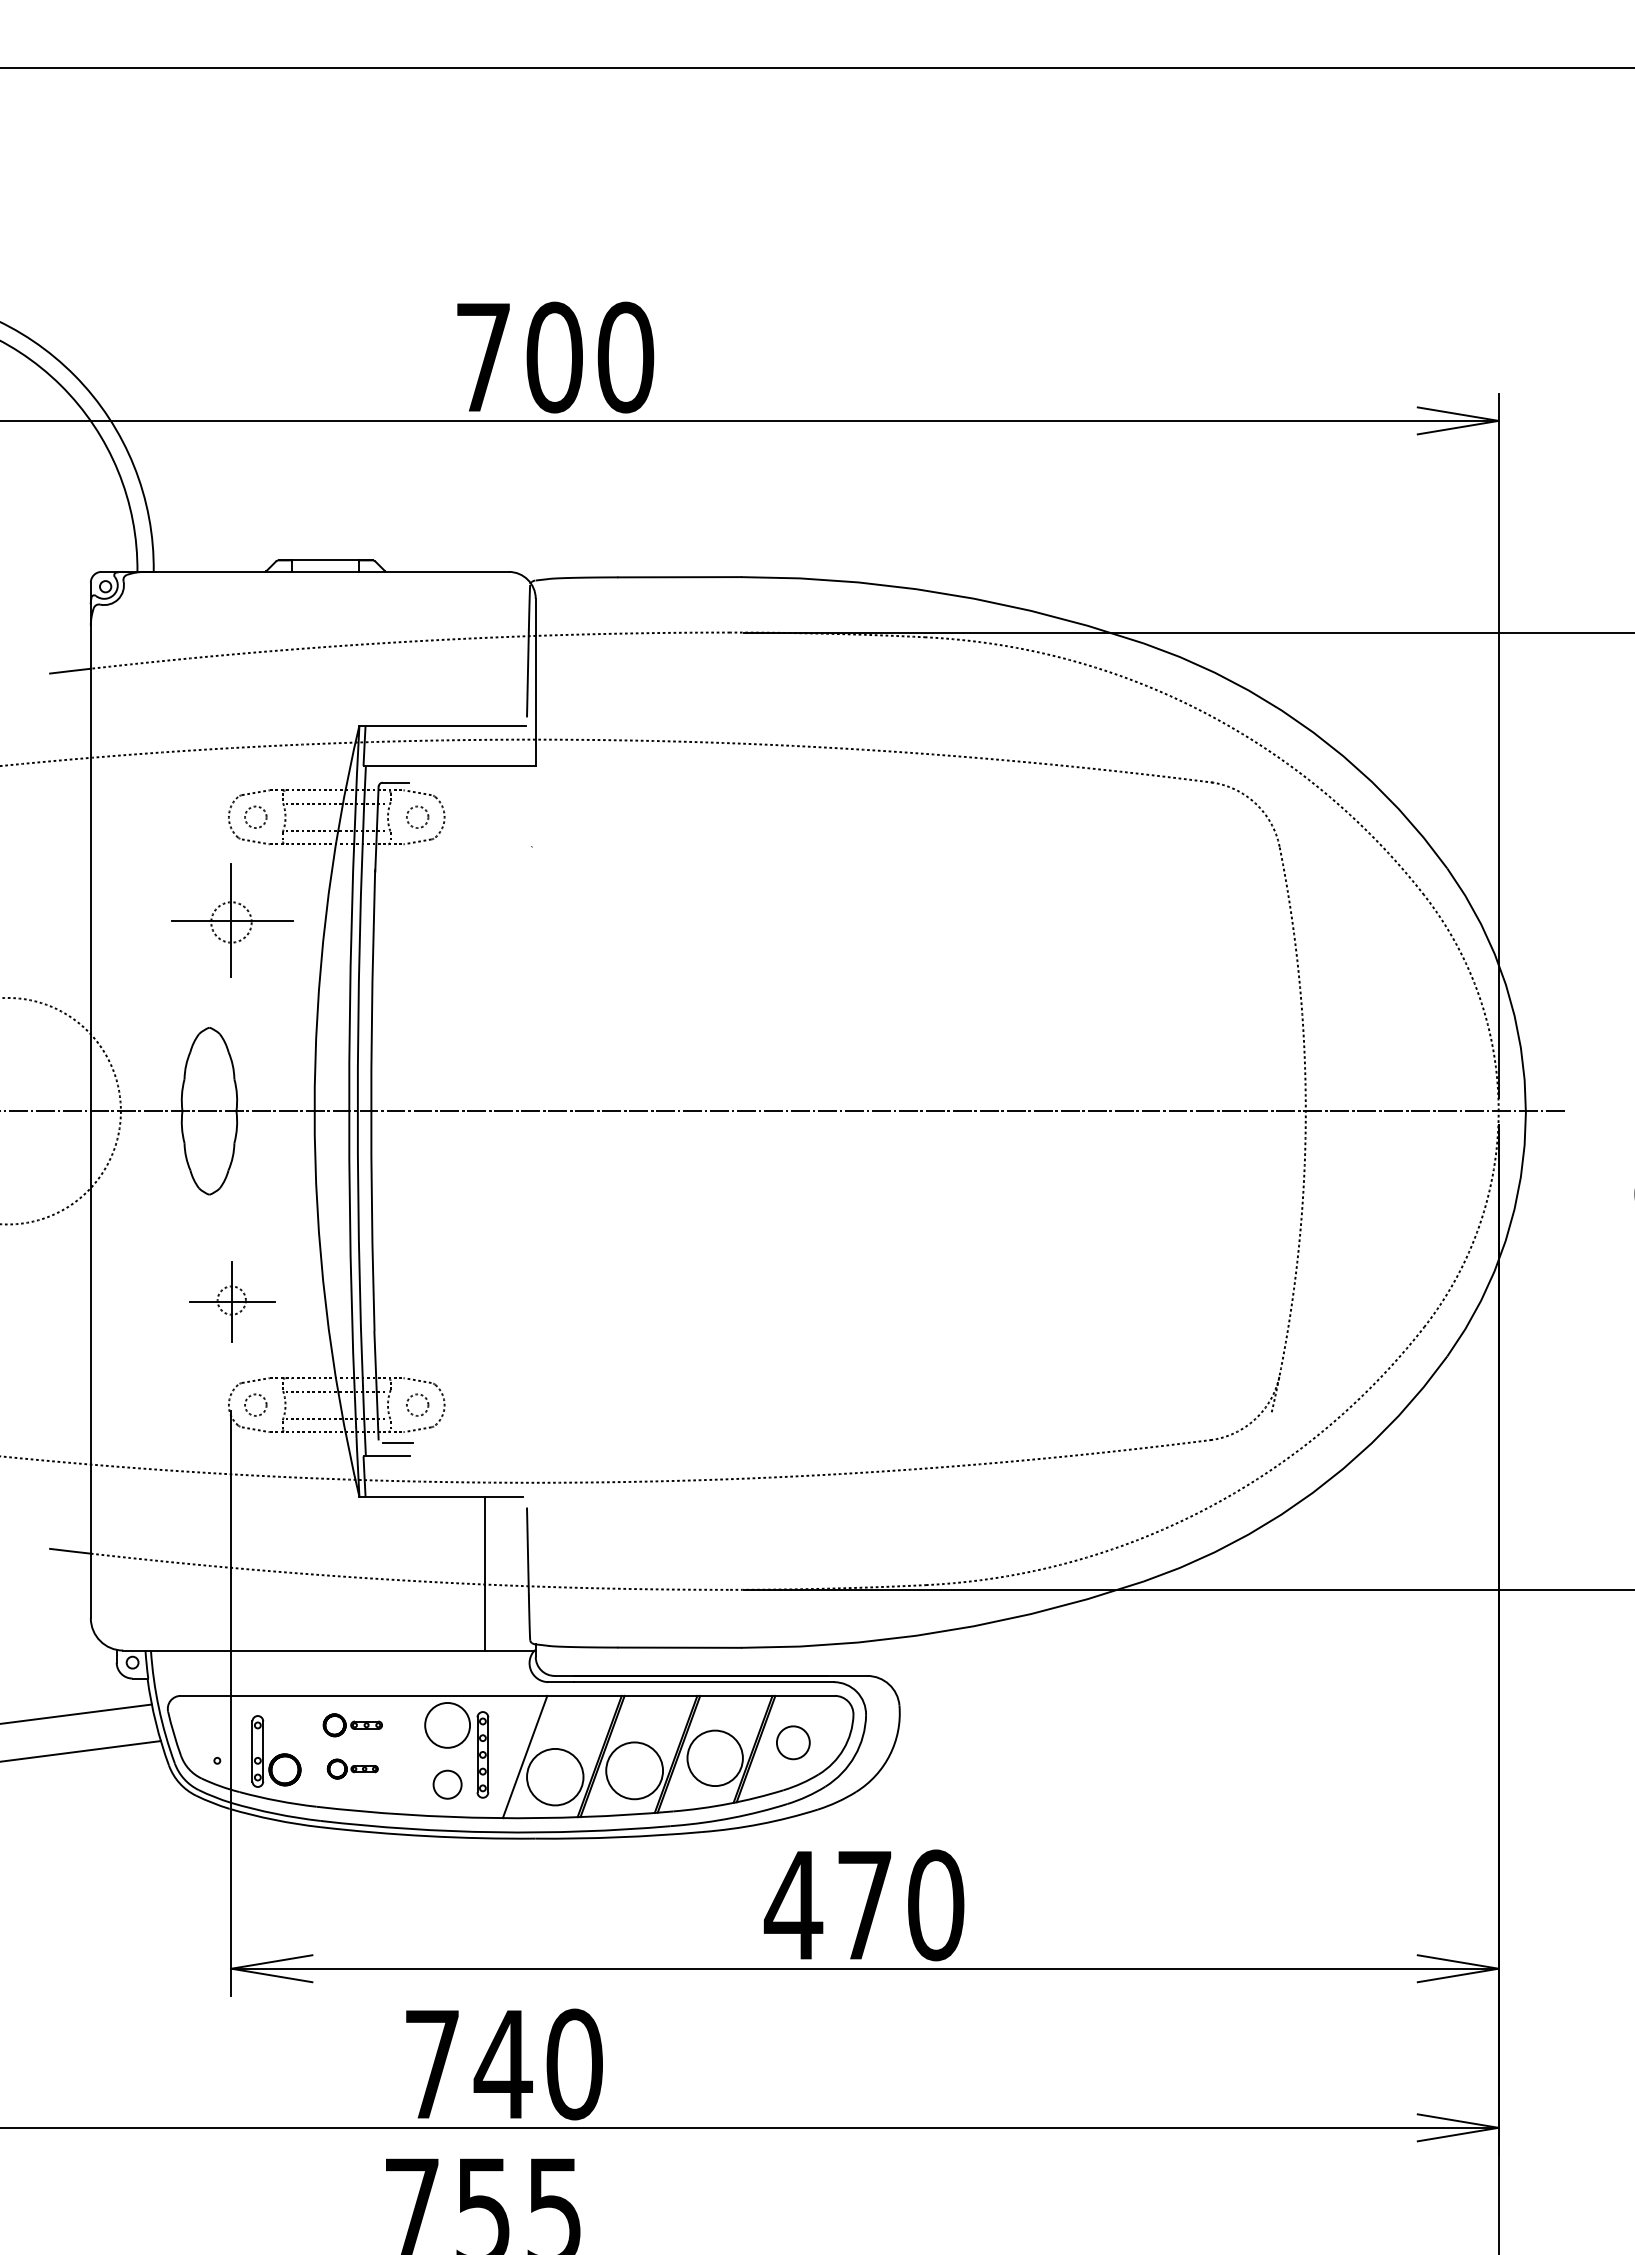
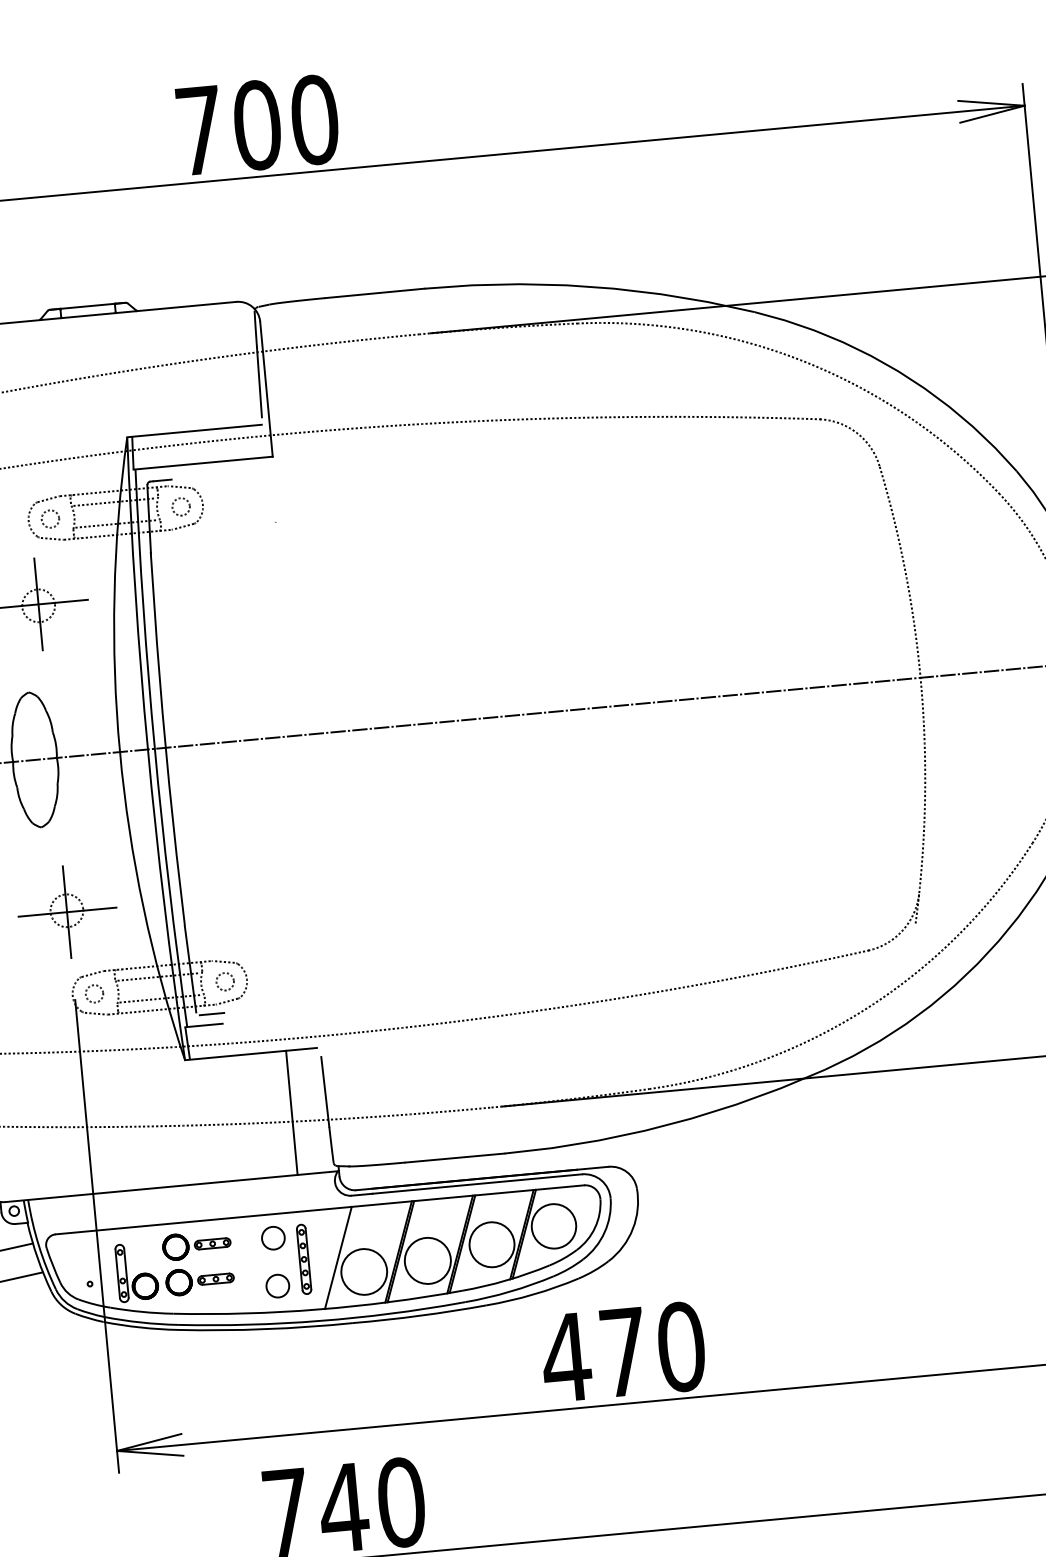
part: (232, 1301) -> (67, 911), size x1.43
part: (352, 1724) -> (196, 1244), size x1.43
circle: (447, 1725) -> (273, 1238), size x0.62
circle: (792, 1742) -> (553, 1226), size x1.67
part: (352, 1768) -> (199, 1280), size x1.67

